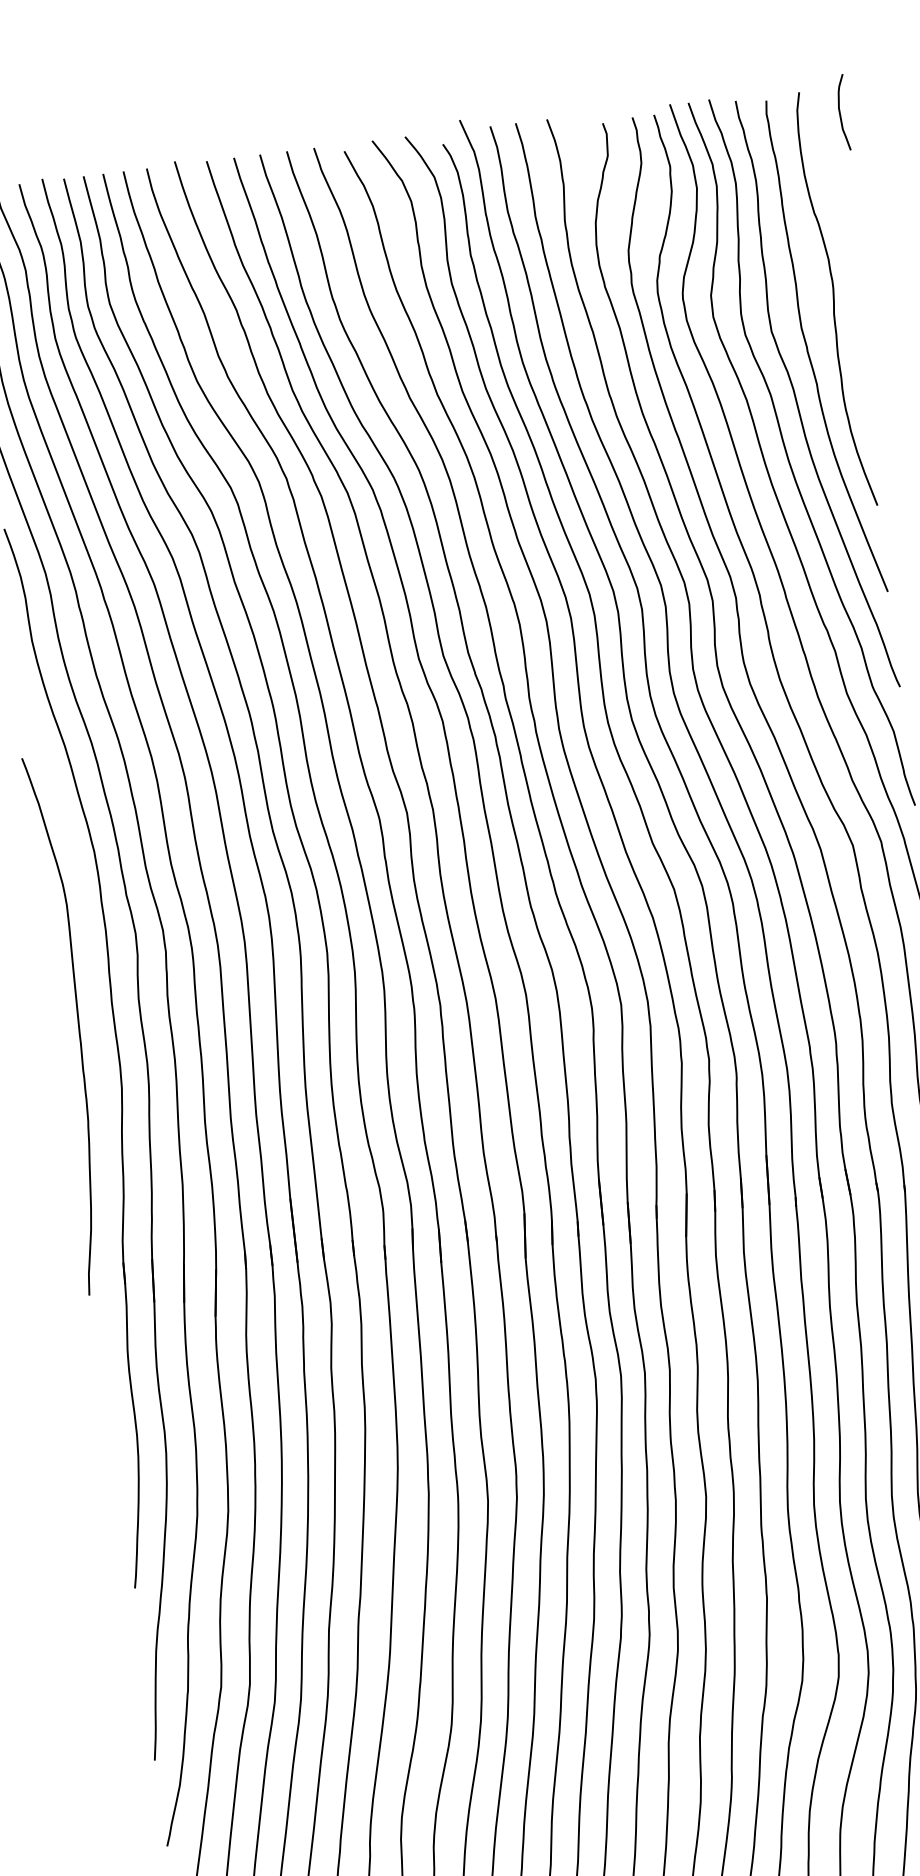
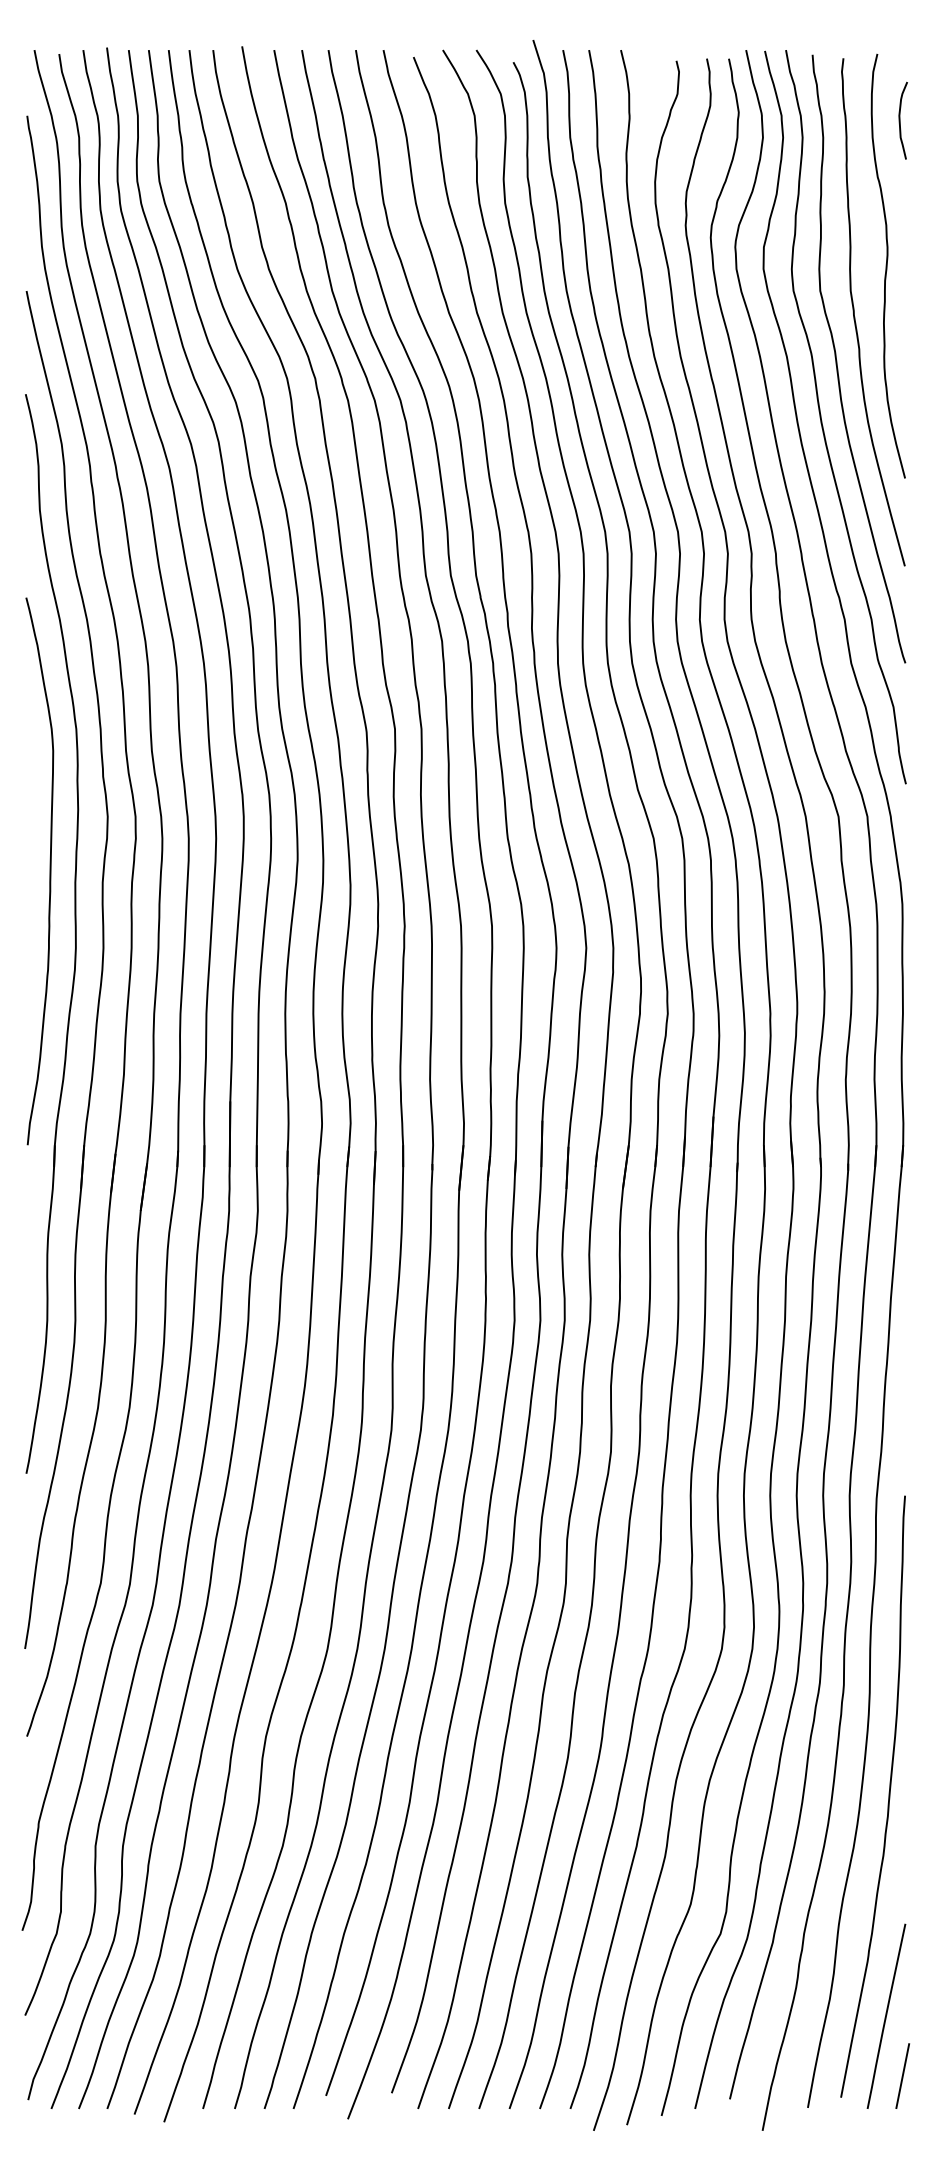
curve: (840, 112) -> (900, 120), moved
curve: (77, 1024) -> (49, 871), moved

